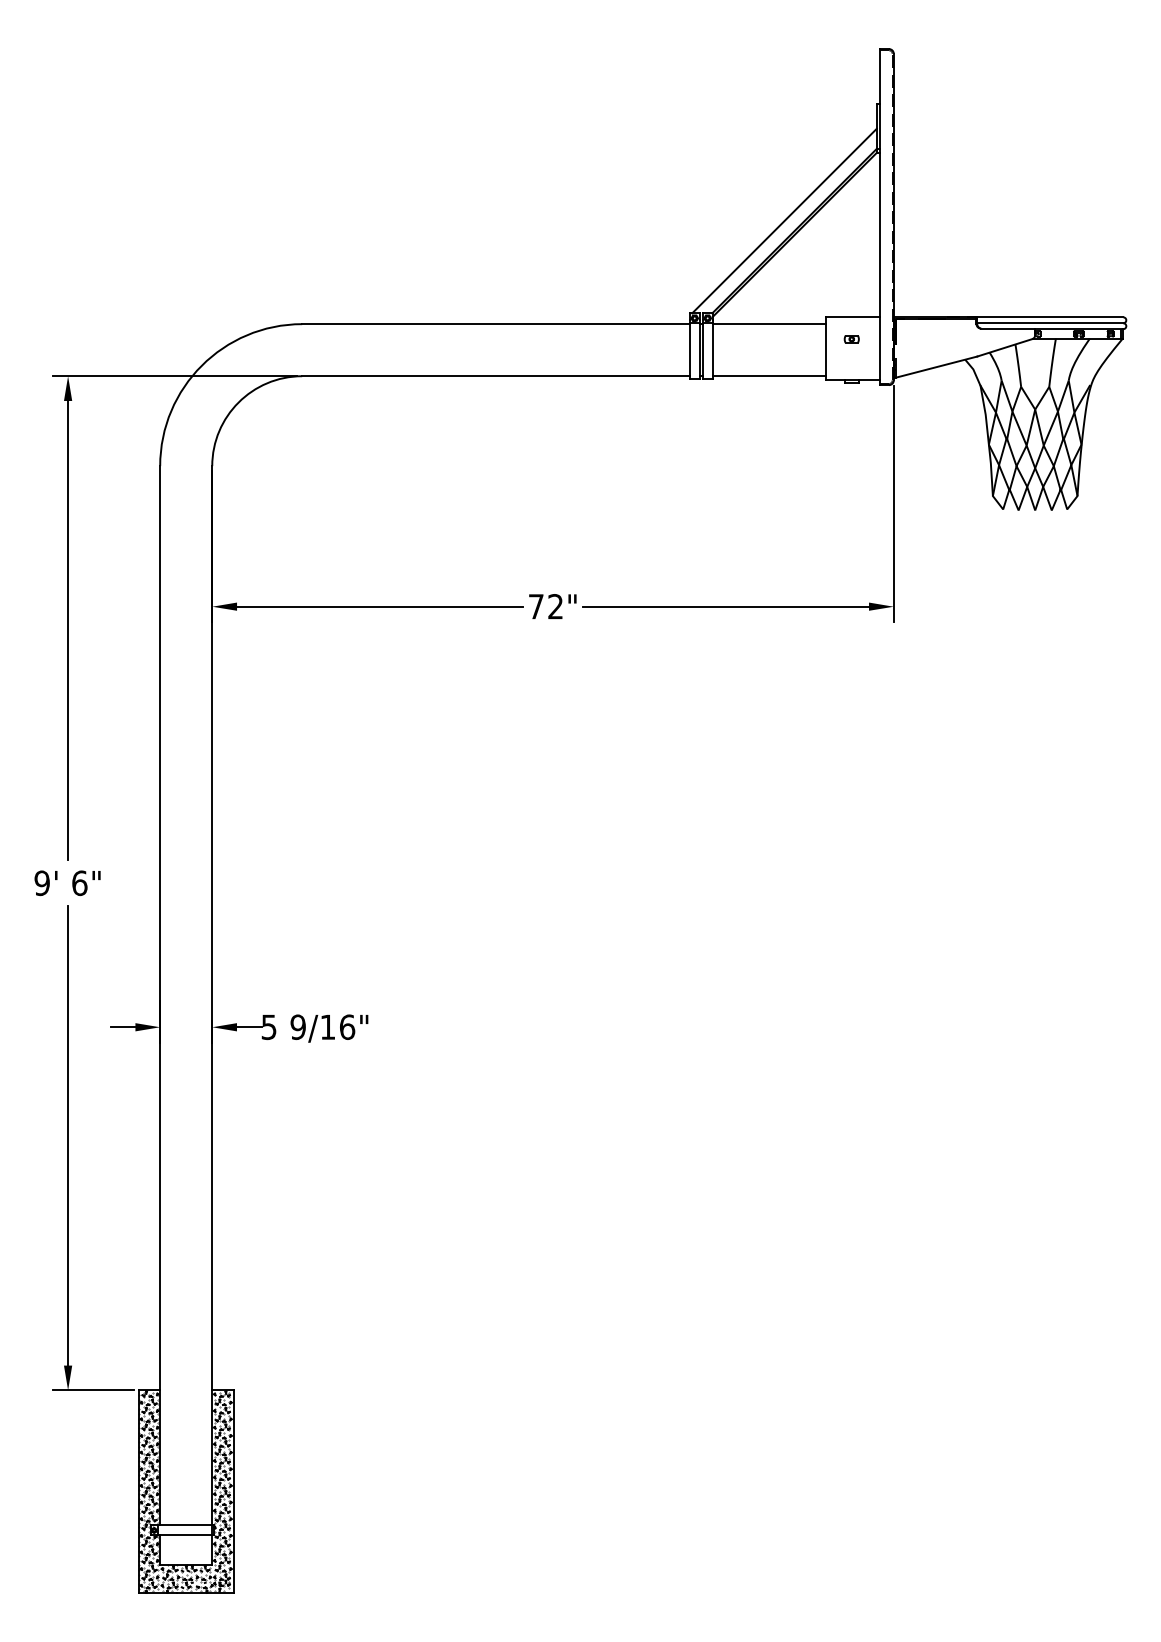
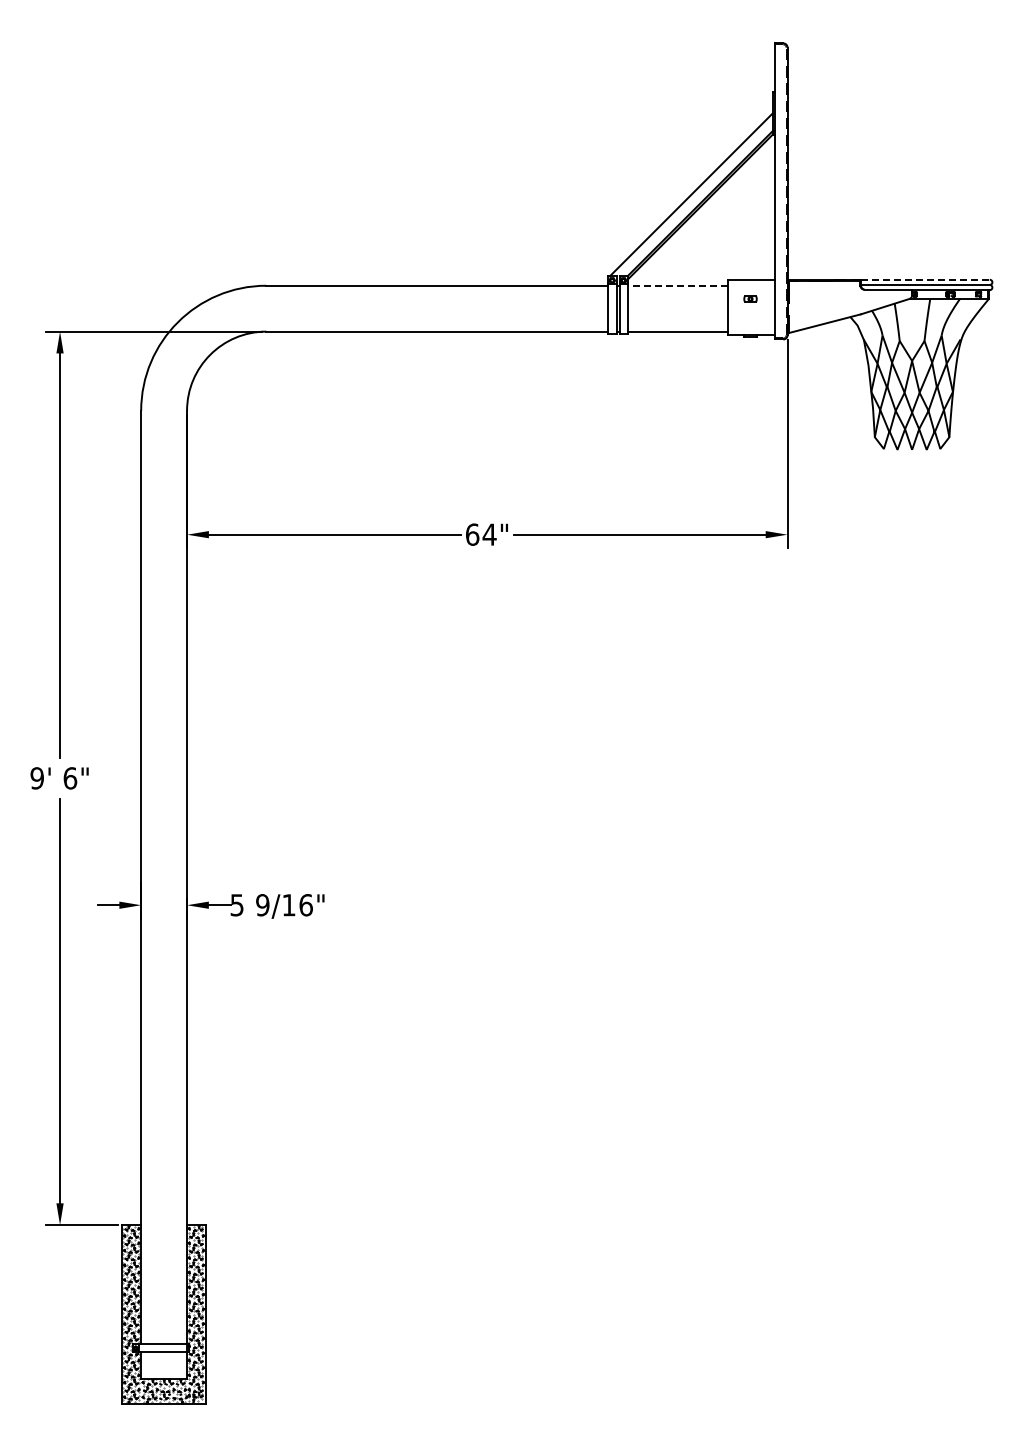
line: (1050, 317) -> (925, 279), solid -> dashed
line: (768, 323) -> (677, 285), solid -> dashed
text: (546, 606) -> (481, 534), 72" -> 64"

